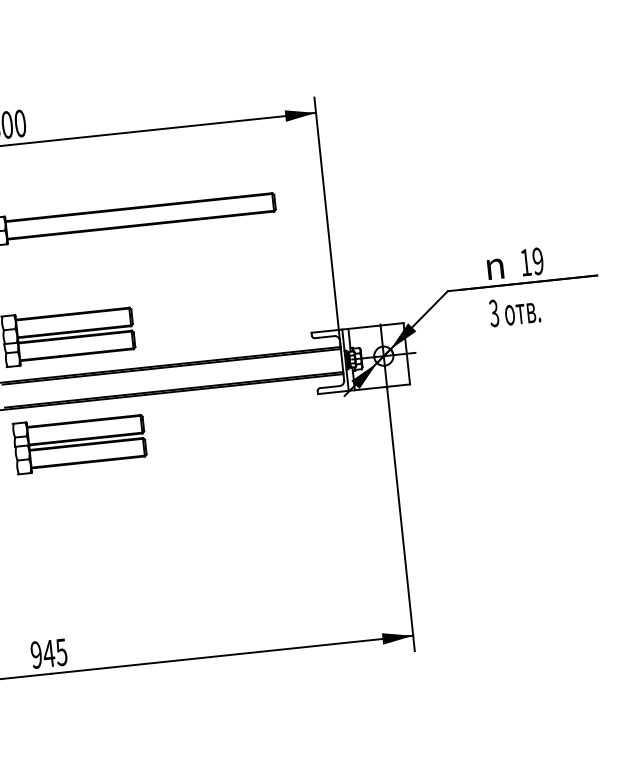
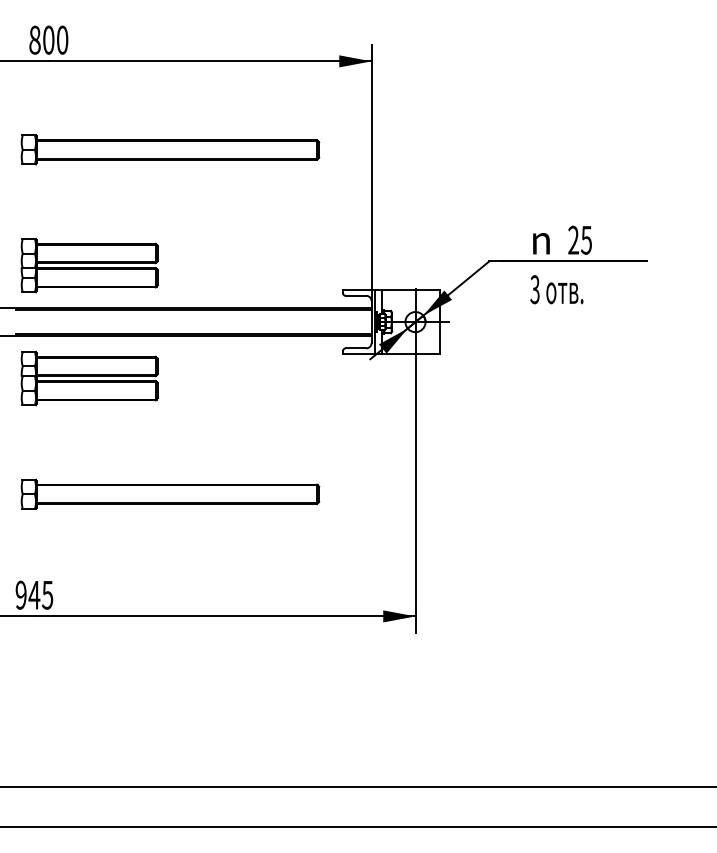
text: (531, 261) -> (579, 239), 19 -> 25
part: (168, 543) -> (170, 493), added

